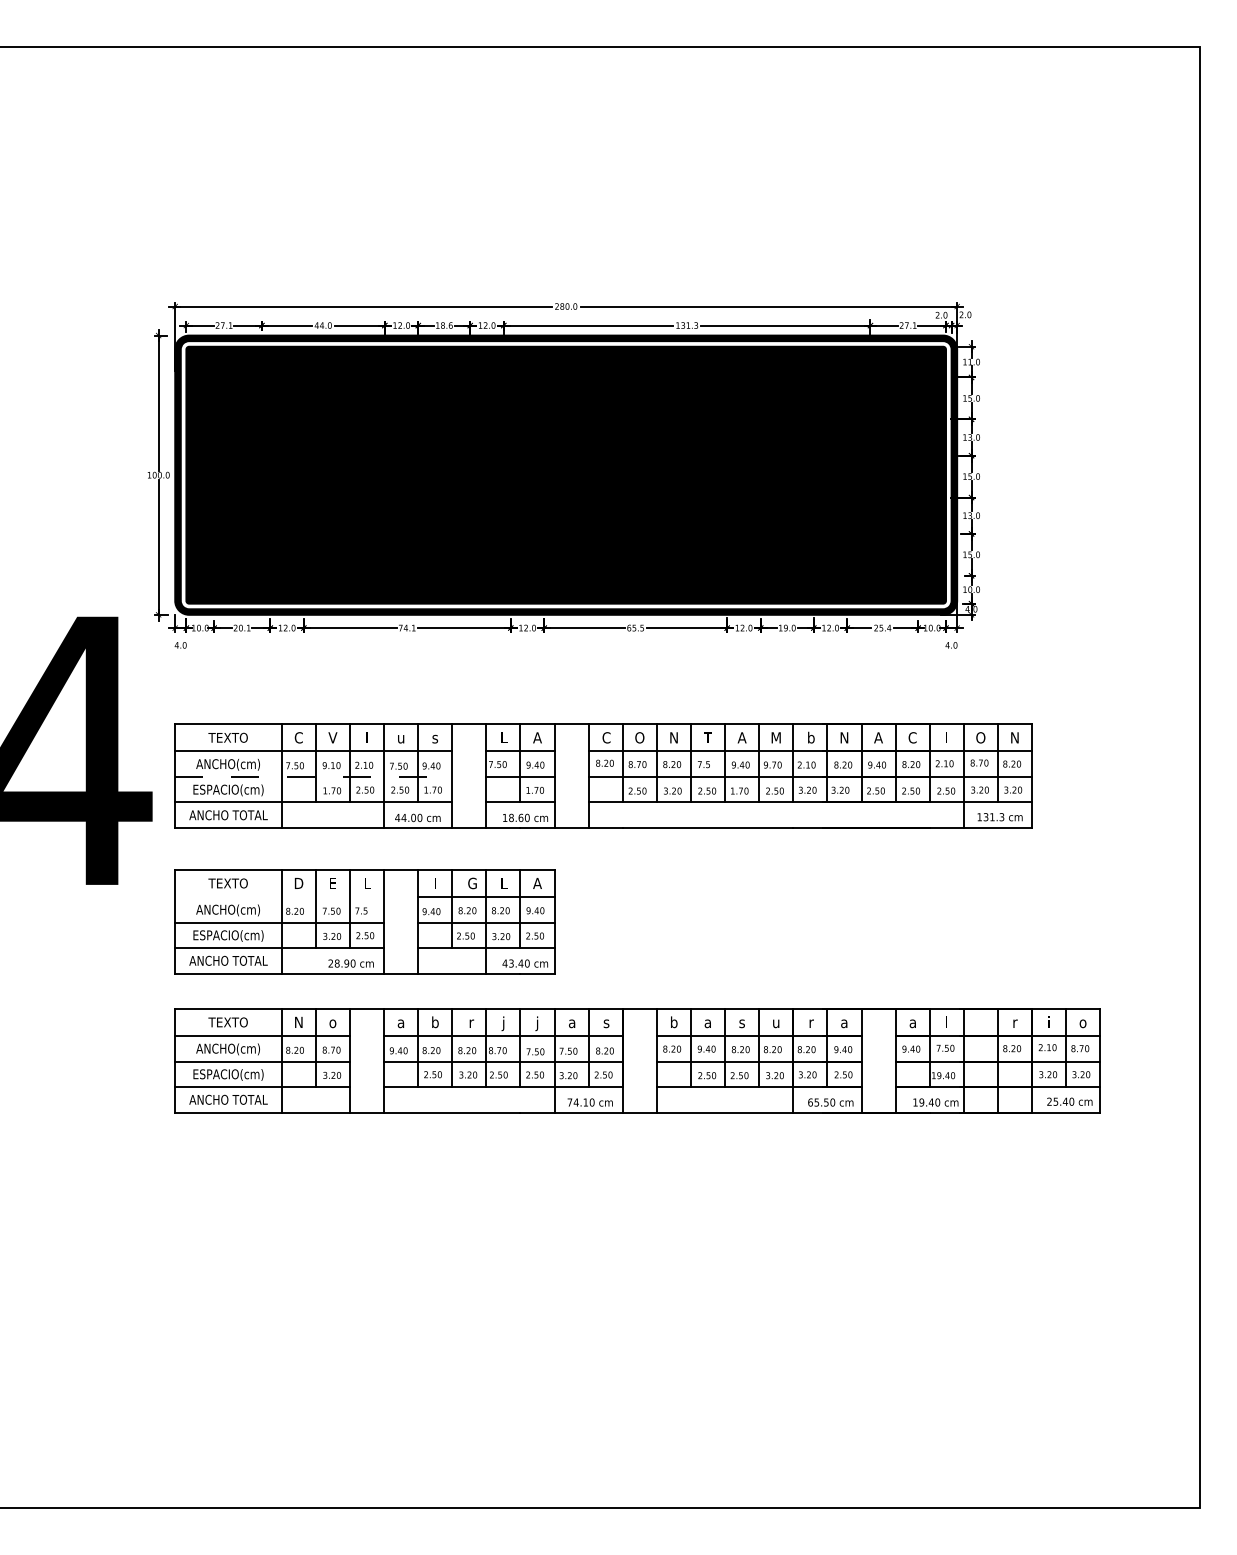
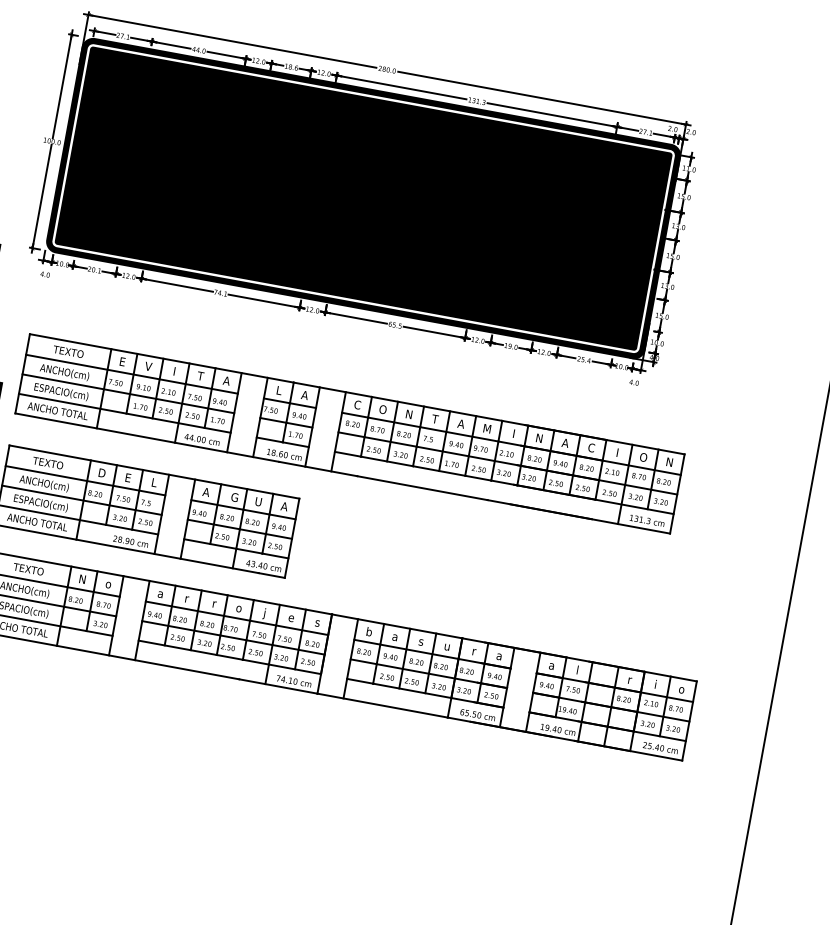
text: (298, 737) -> (122, 361), C -> E
text: (400, 737) -> (200, 375), u -> T
text: (434, 737) -> (226, 380), s -> A
text: (811, 737) -> (514, 433), b -> I
line: (313, 776) -> (128, 393), dashed -> solid
text: (434, 882) -> (205, 491), I -> A
text: (503, 883) -> (258, 501), L -> U
line: (279, 896) -> (85, 480), added
text: (435, 1022) -> (187, 598), b -> r
text: (503, 1023) -> (238, 608), j -> o
text: (571, 1023) -> (290, 618), a -> e

